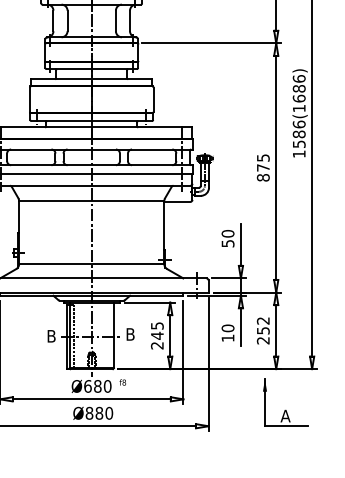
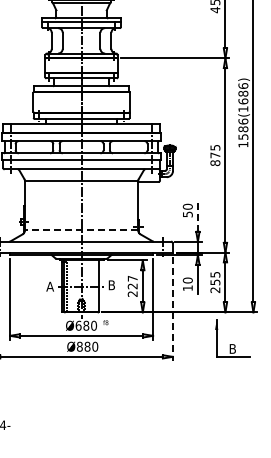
line: (240, 244) -> (197, 215), solid -> dashed
line: (91, 264) -> (81, 230), solid -> dashed
text: (263, 320) -> (215, 274), 252 -> 255
text: (157, 330) -> (132, 282), 245 -> 227
text: (50, 336) -> (49, 286), B -> A
line: (208, 365) -> (172, 309), solid -> dashed
text: (285, 415) -> (232, 348), A -> B

